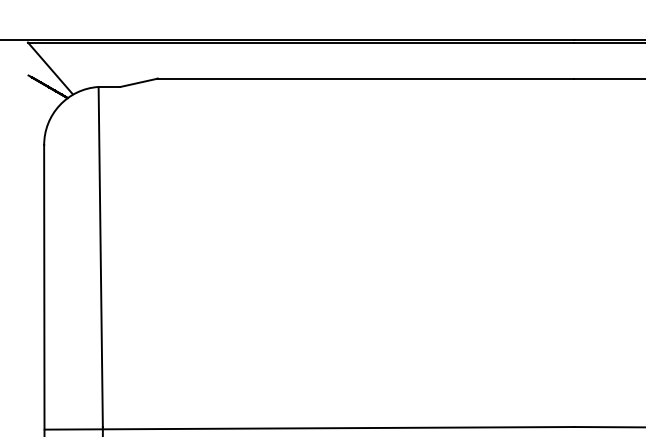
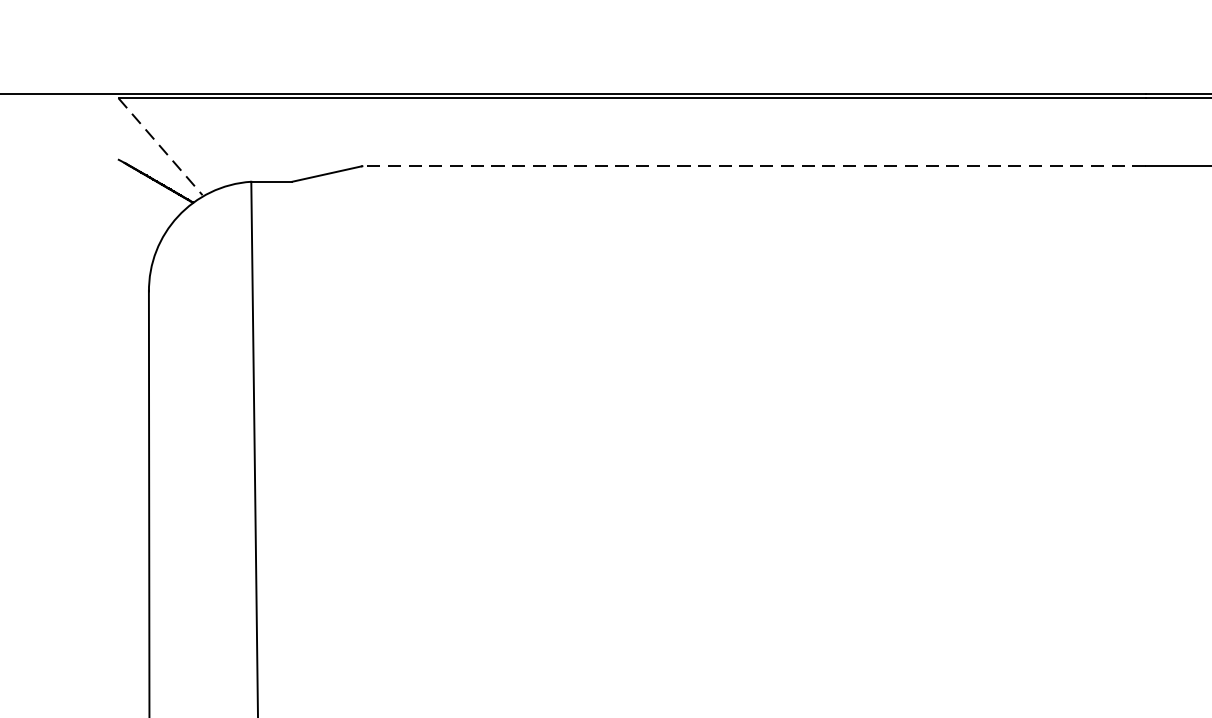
line: (50, 68) -> (160, 147), solid -> dashed
line: (365, 78) -> (752, 165), solid -> dashed

